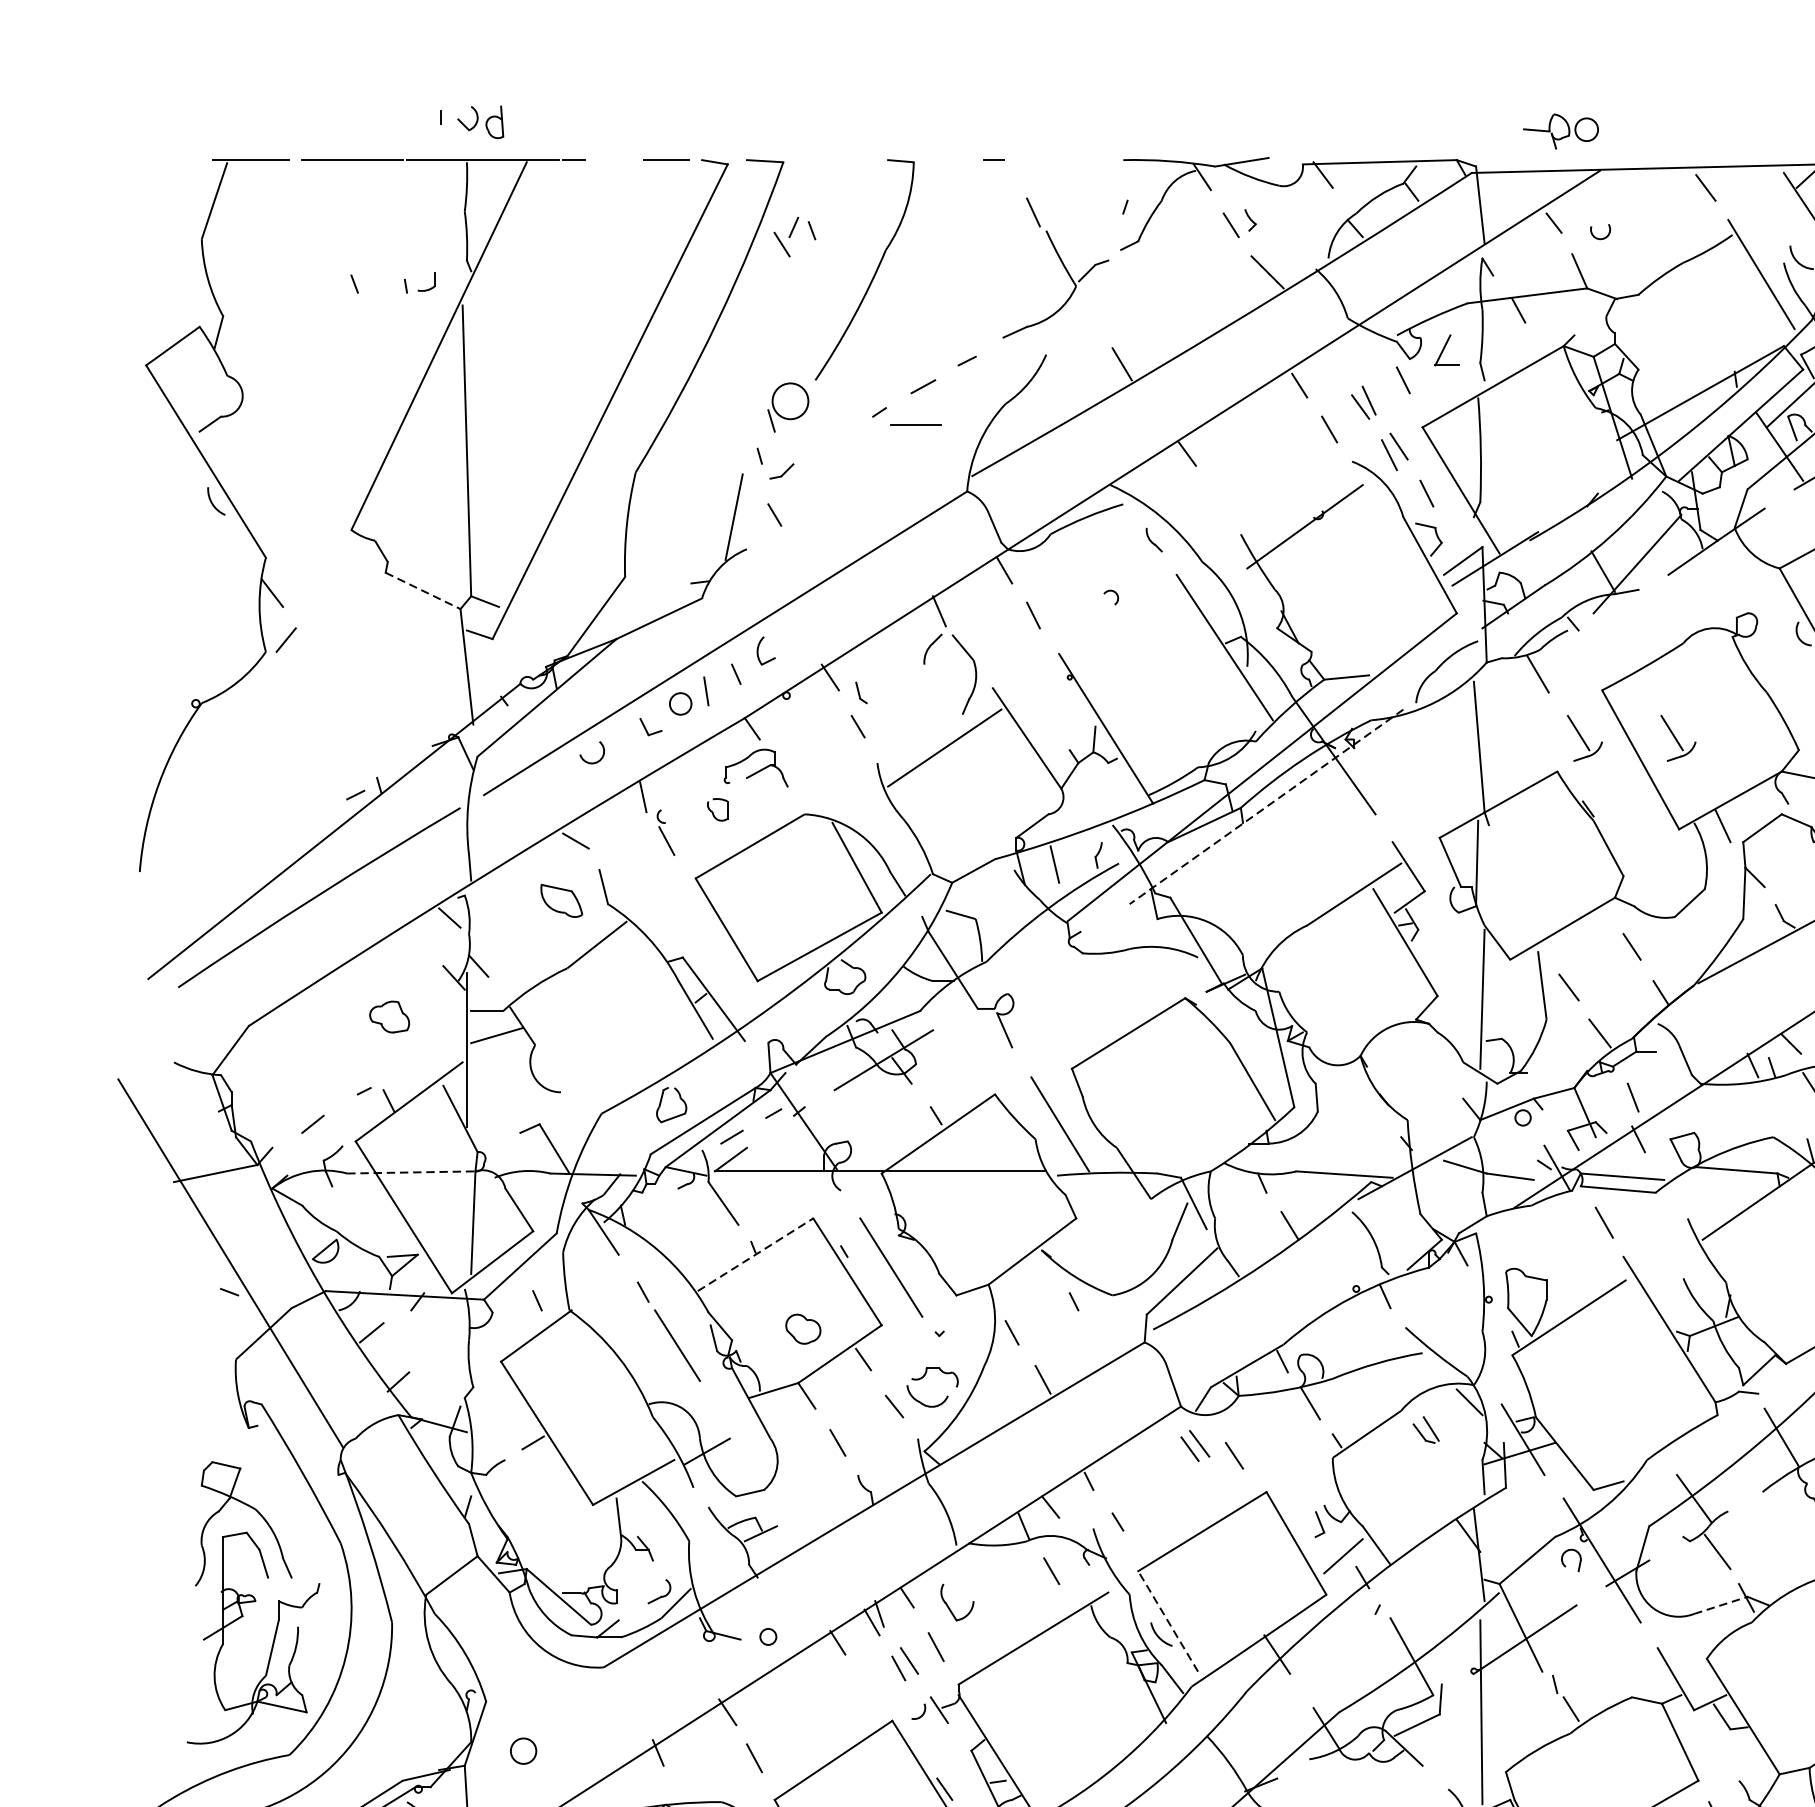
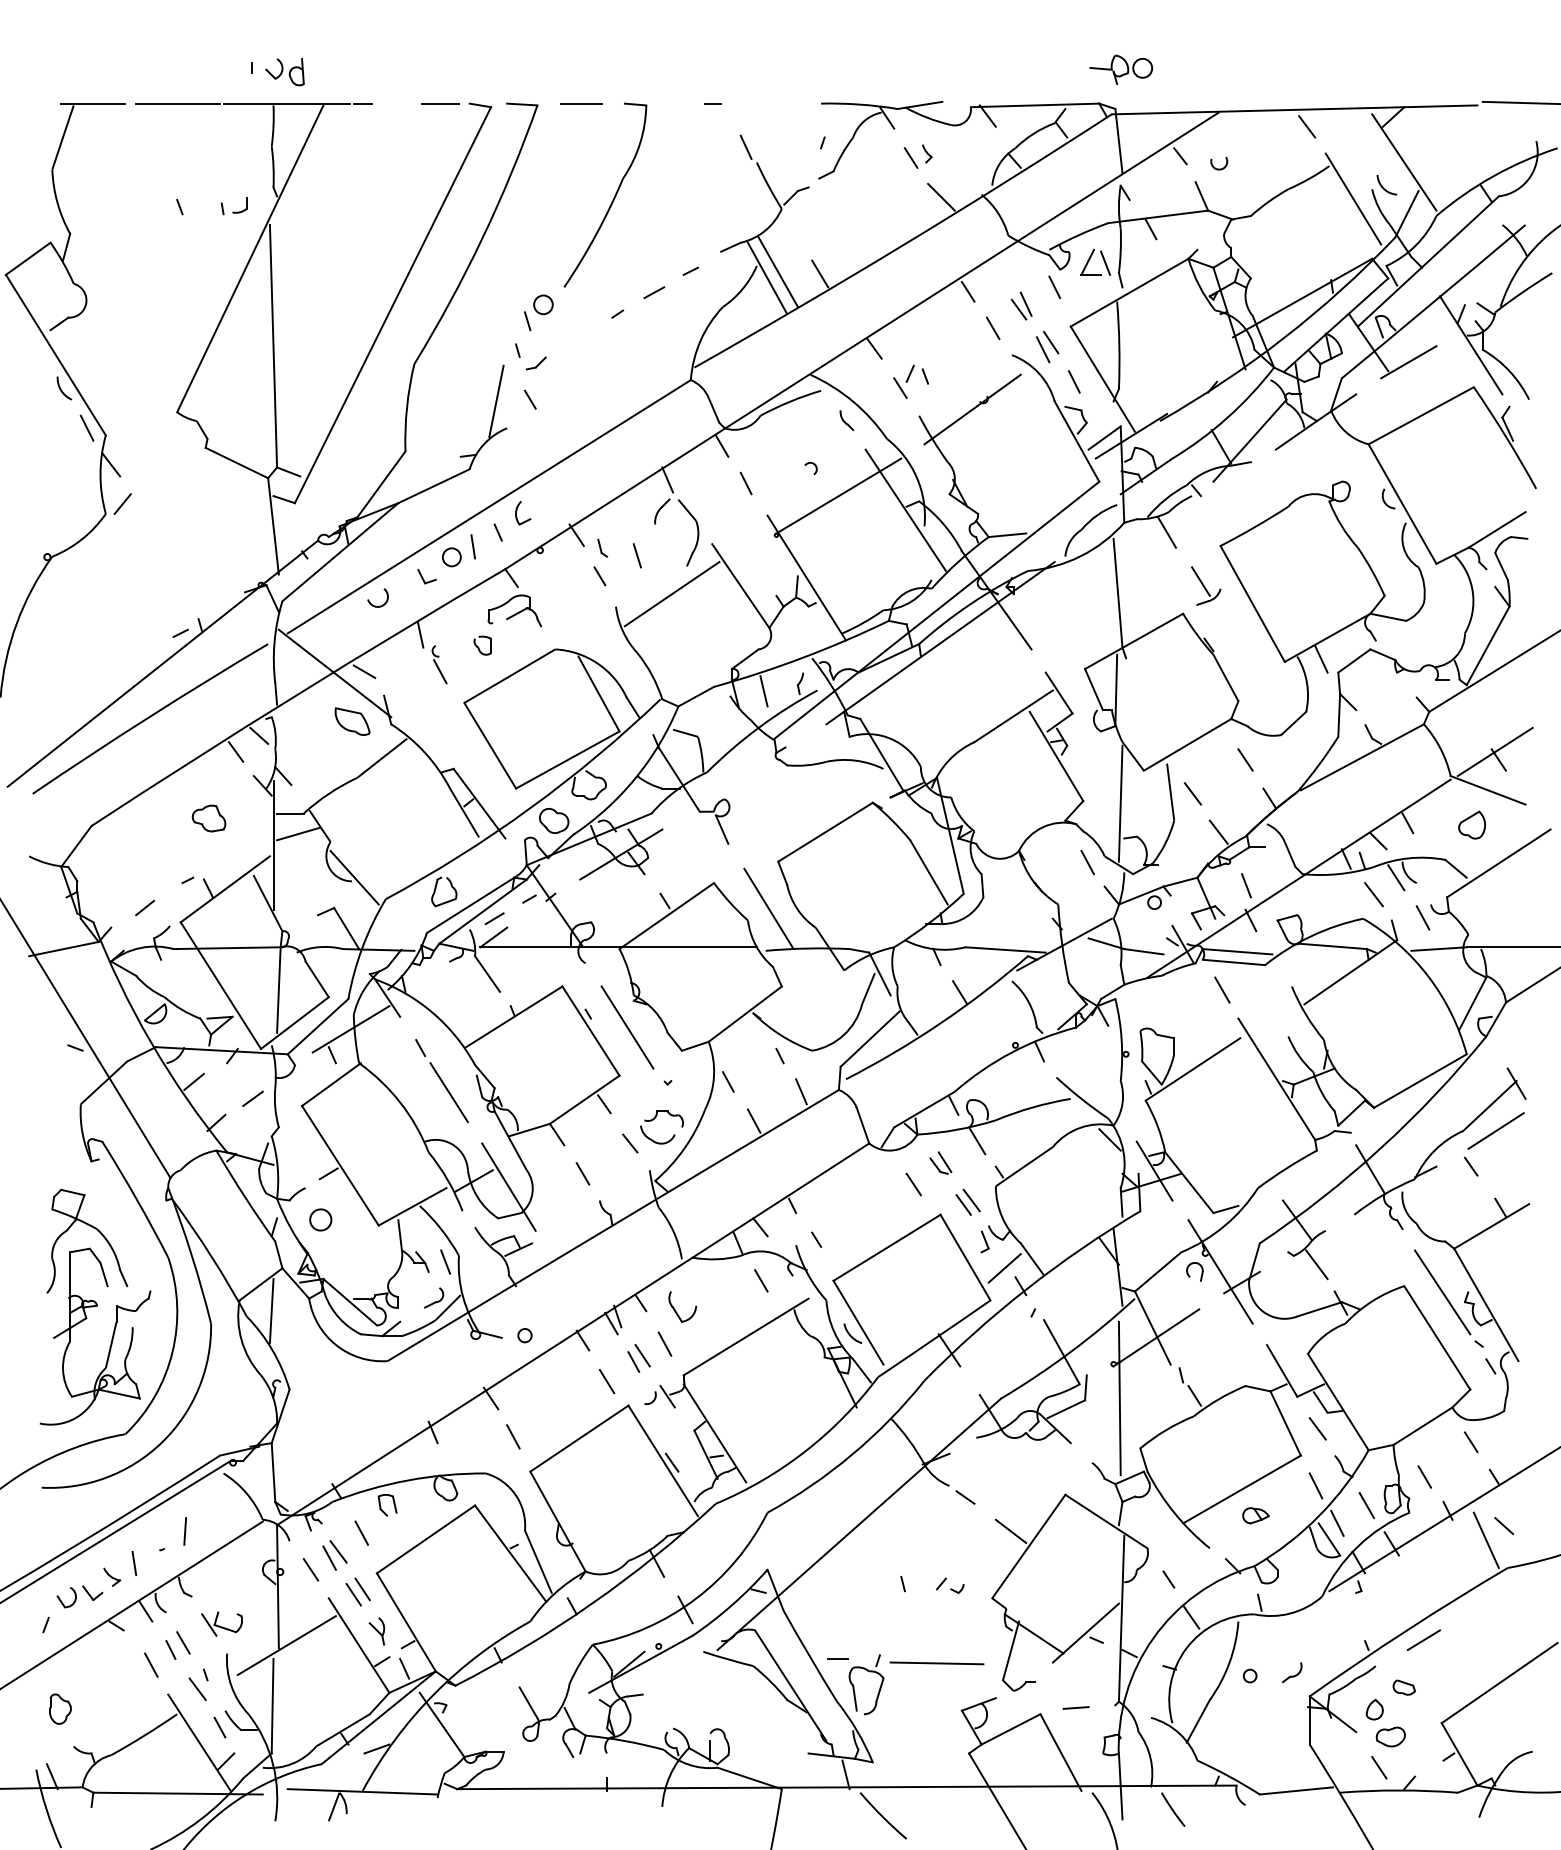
part: (1561, 131) -> (1121, 69), moved
part: (794, 236) -> (910, 381), moved
line: (1464, 350) -> (1105, 262), added
line: (1071, 361) -> (777, 271), added
line: (1059, 369) -> (767, 278), added
circle: (790, 400) -> (543, 304), size x0.62
line: (916, 424) -> (581, 103), moved
line: (242, 548) -> (86, 427), added
line: (422, 591) -> (236, 463), dashed -> solid
line: (1144, 629) -> (838, 495), added
line: (902, 701) -> (636, 555), added
part: (1678, 737) -> (1284, 585), removed
line: (1266, 807) -> (940, 643), dashed -> solid
line: (540, 843) -> (334, 673), added
line: (421, 936) -> (235, 751), added
line: (1442, 1069) -> (1087, 862), added
line: (564, 1087) -> (354, 877), added
line: (1785, 1108) -> (1373, 894), added
line: (411, 1172) -> (227, 948), dashed -> solid
line: (755, 1254) -> (514, 1016), dashed -> solid
line: (559, 1269) -> (350, 1029), added
part: (803, 1328) -> (554, 820), moved
line: (1099, 1344) -> (801, 1091), added
line: (441, 1352) -> (252, 1098), added
part: (1425, 1429) -> (940, 1162), moved
part: (1194, 1444) -> (967, 1201), moved
line: (748, 1458) -> (508, 1186), added
line: (673, 1548) -> (445, 1261), added
line: (1721, 1605) -> (1320, 1309), dashed -> solid
line: (464, 1607) -> (271, 1311), added
line: (1168, 1621) -> (858, 1322), dashed -> solid
line: (866, 1691) -> (606, 1381), added
line: (1718, 1748) -> (1317, 1428), added
circle: (523, 1750) -> (320, 1219), moved

